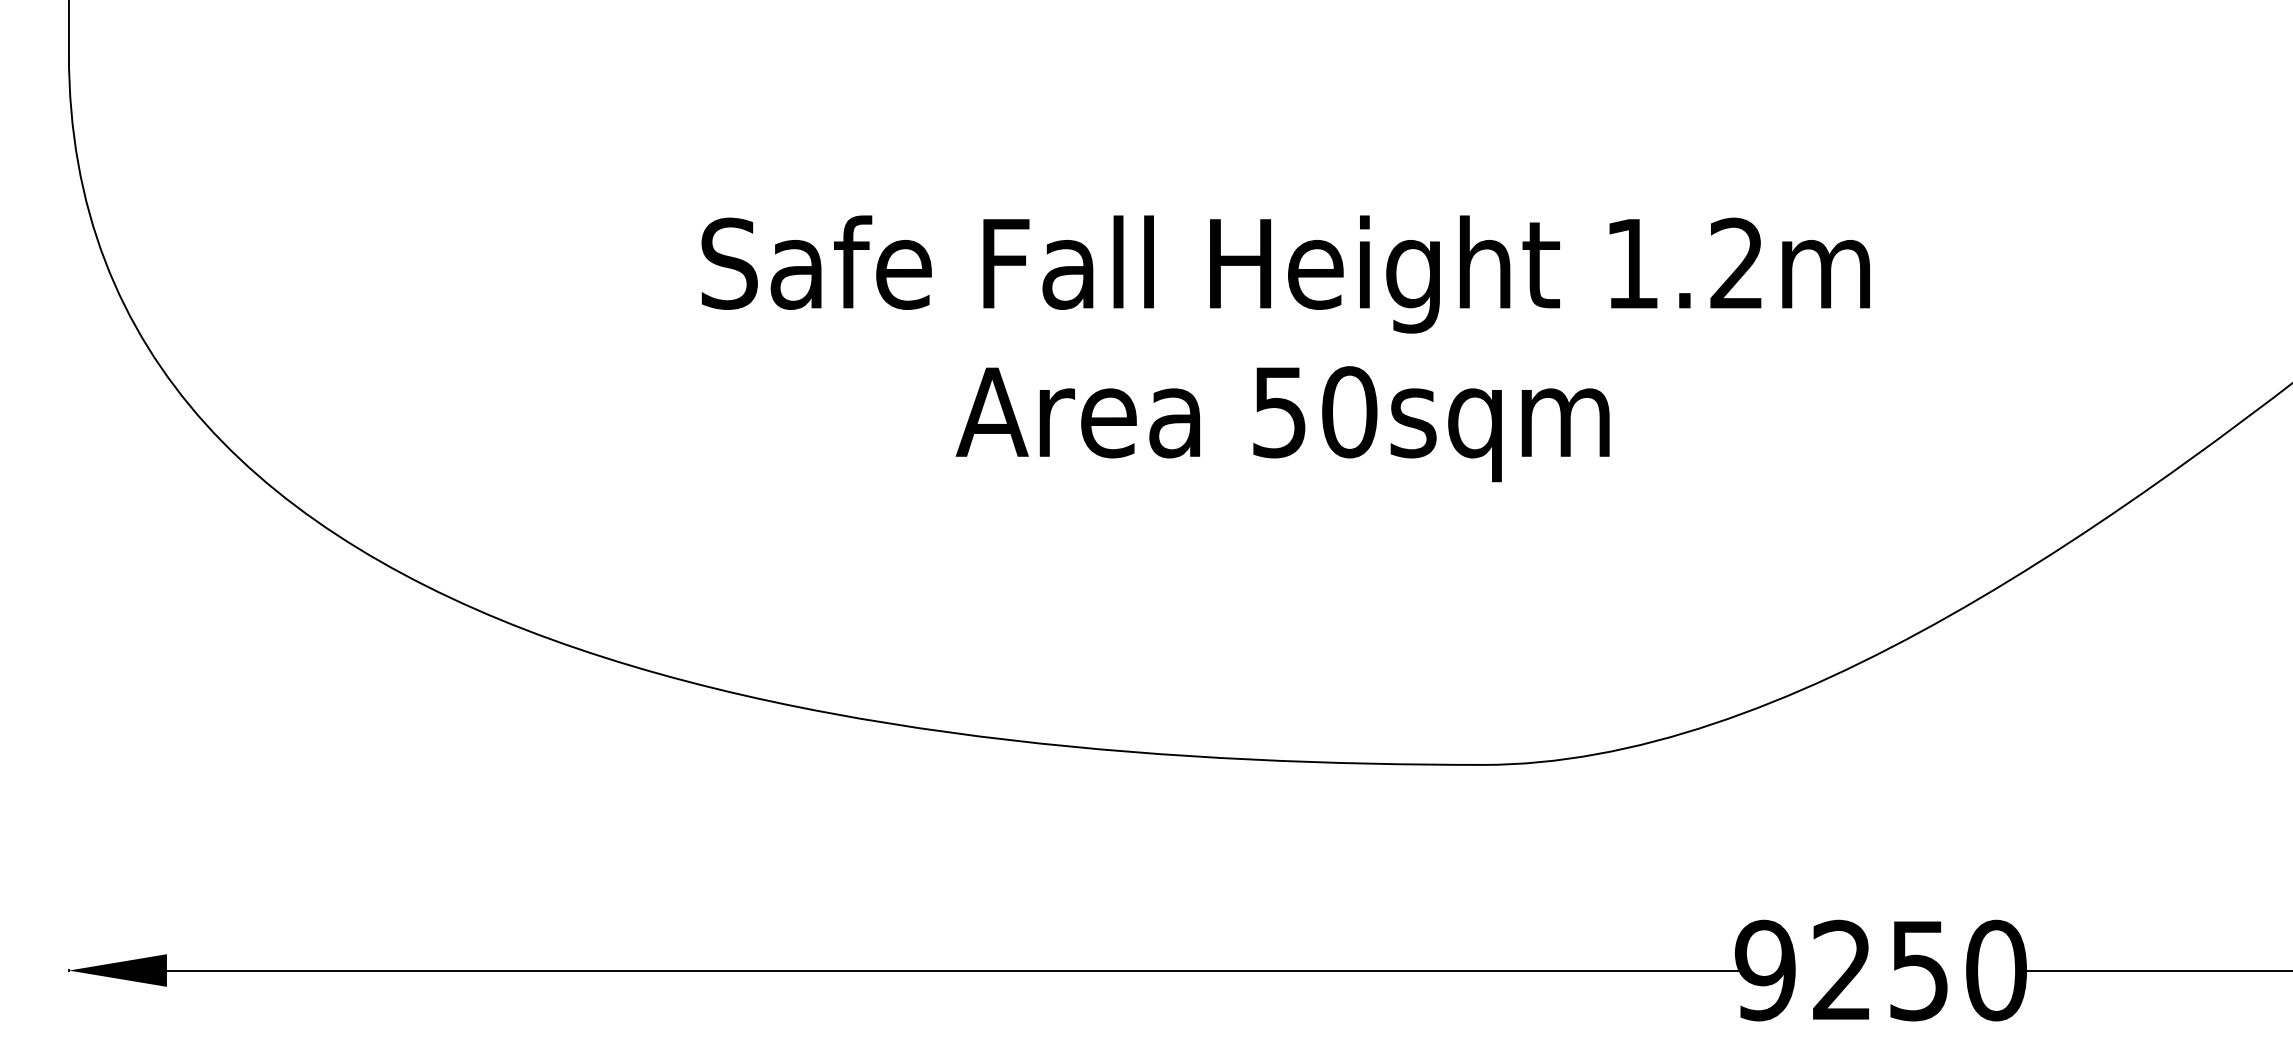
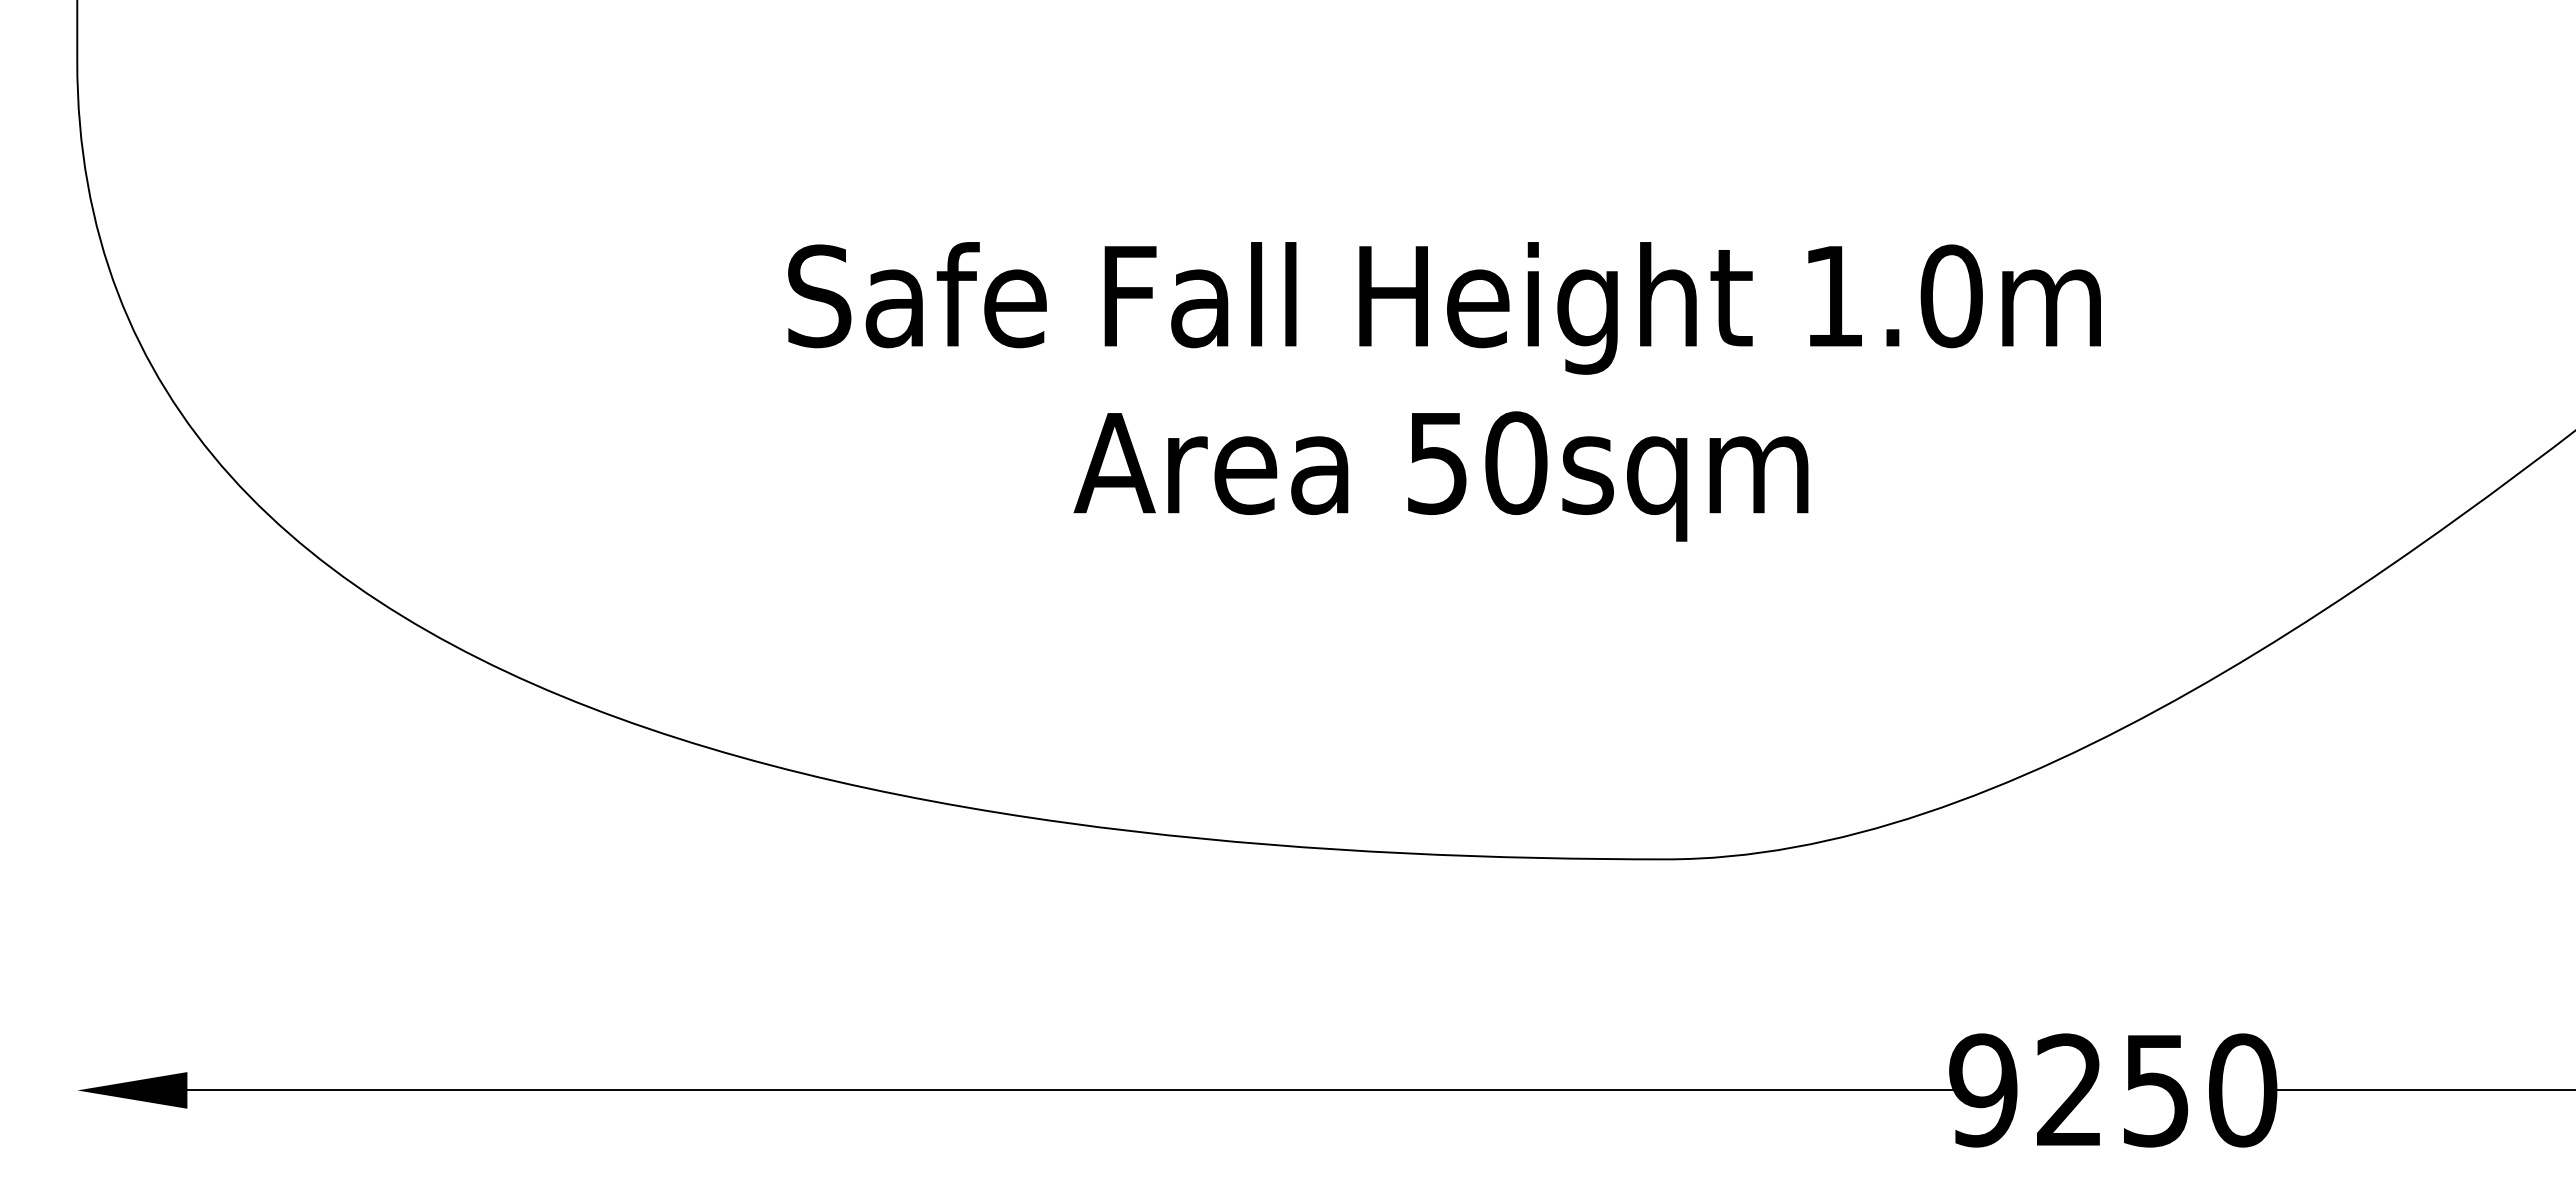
text: (1737, 263) -> (1951, 296), 1.2m -> 1.0m

